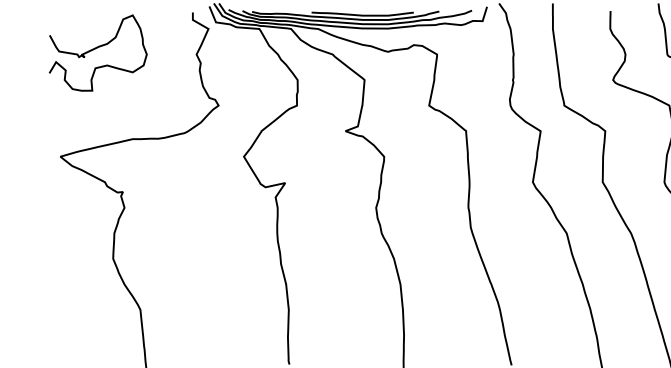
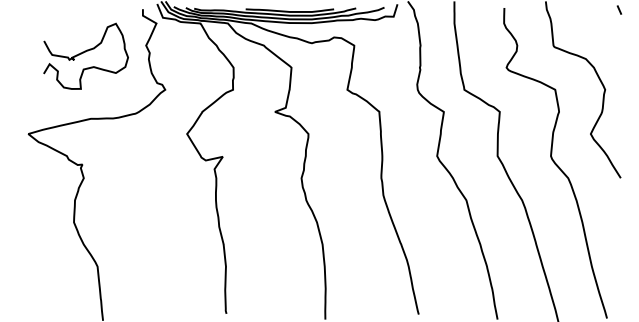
curve: (95, 49) -> (83, 53), moved

